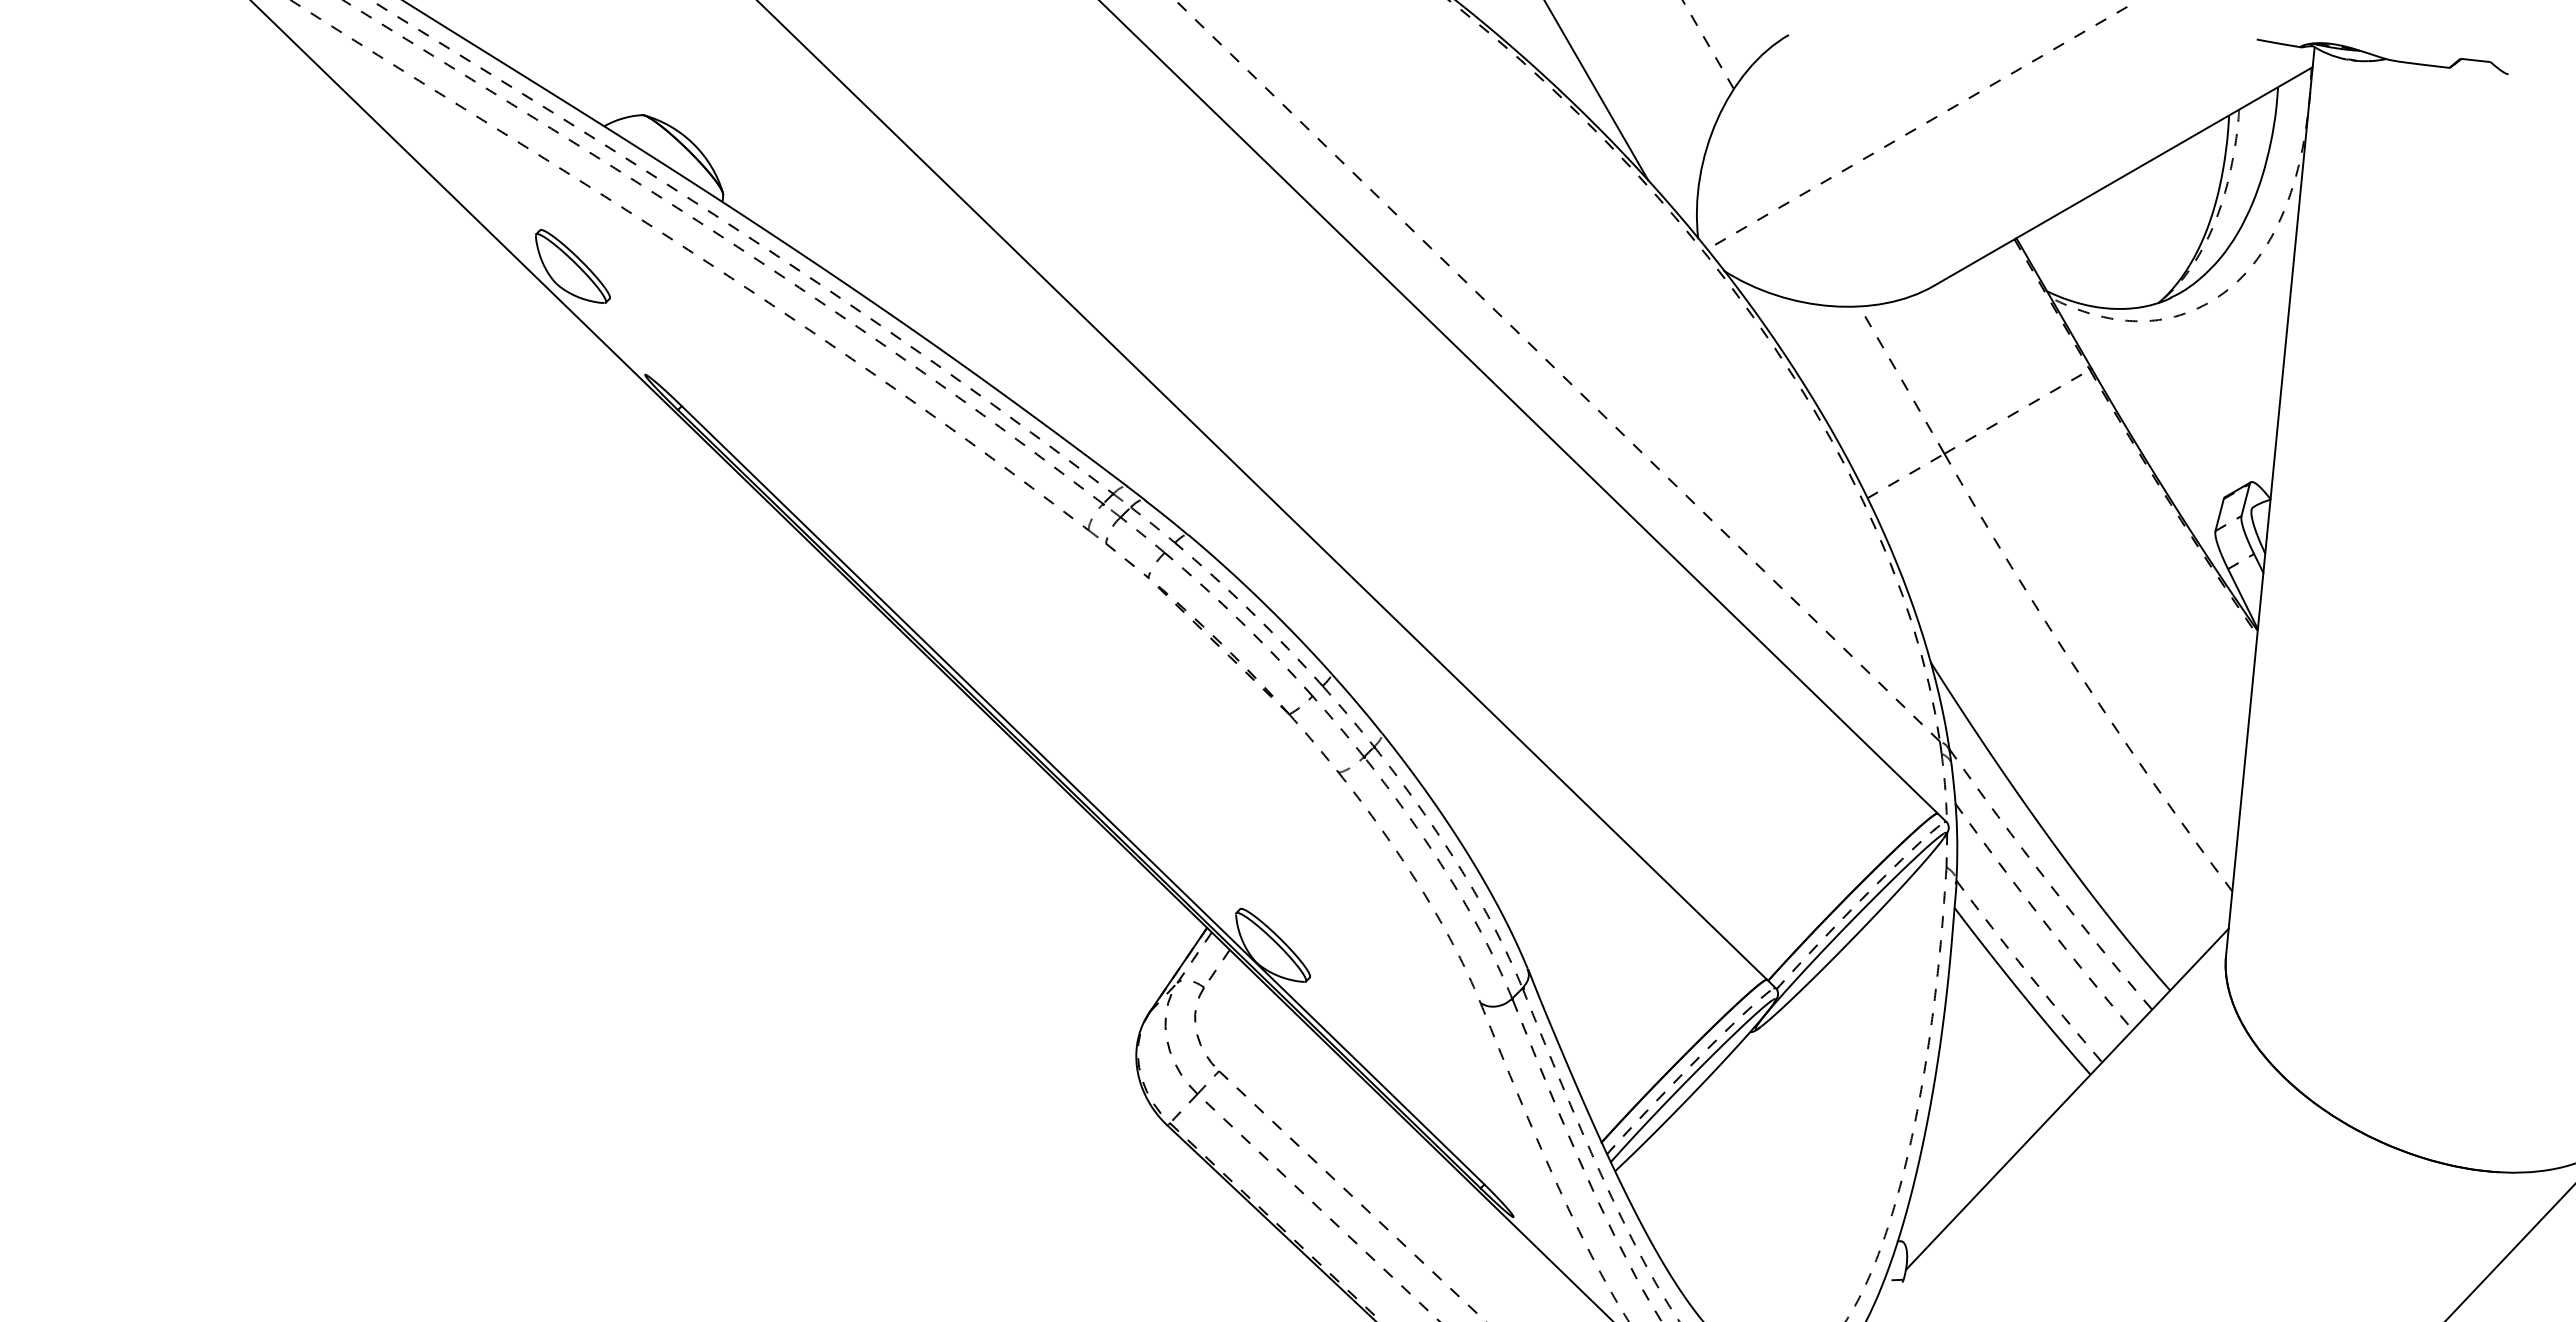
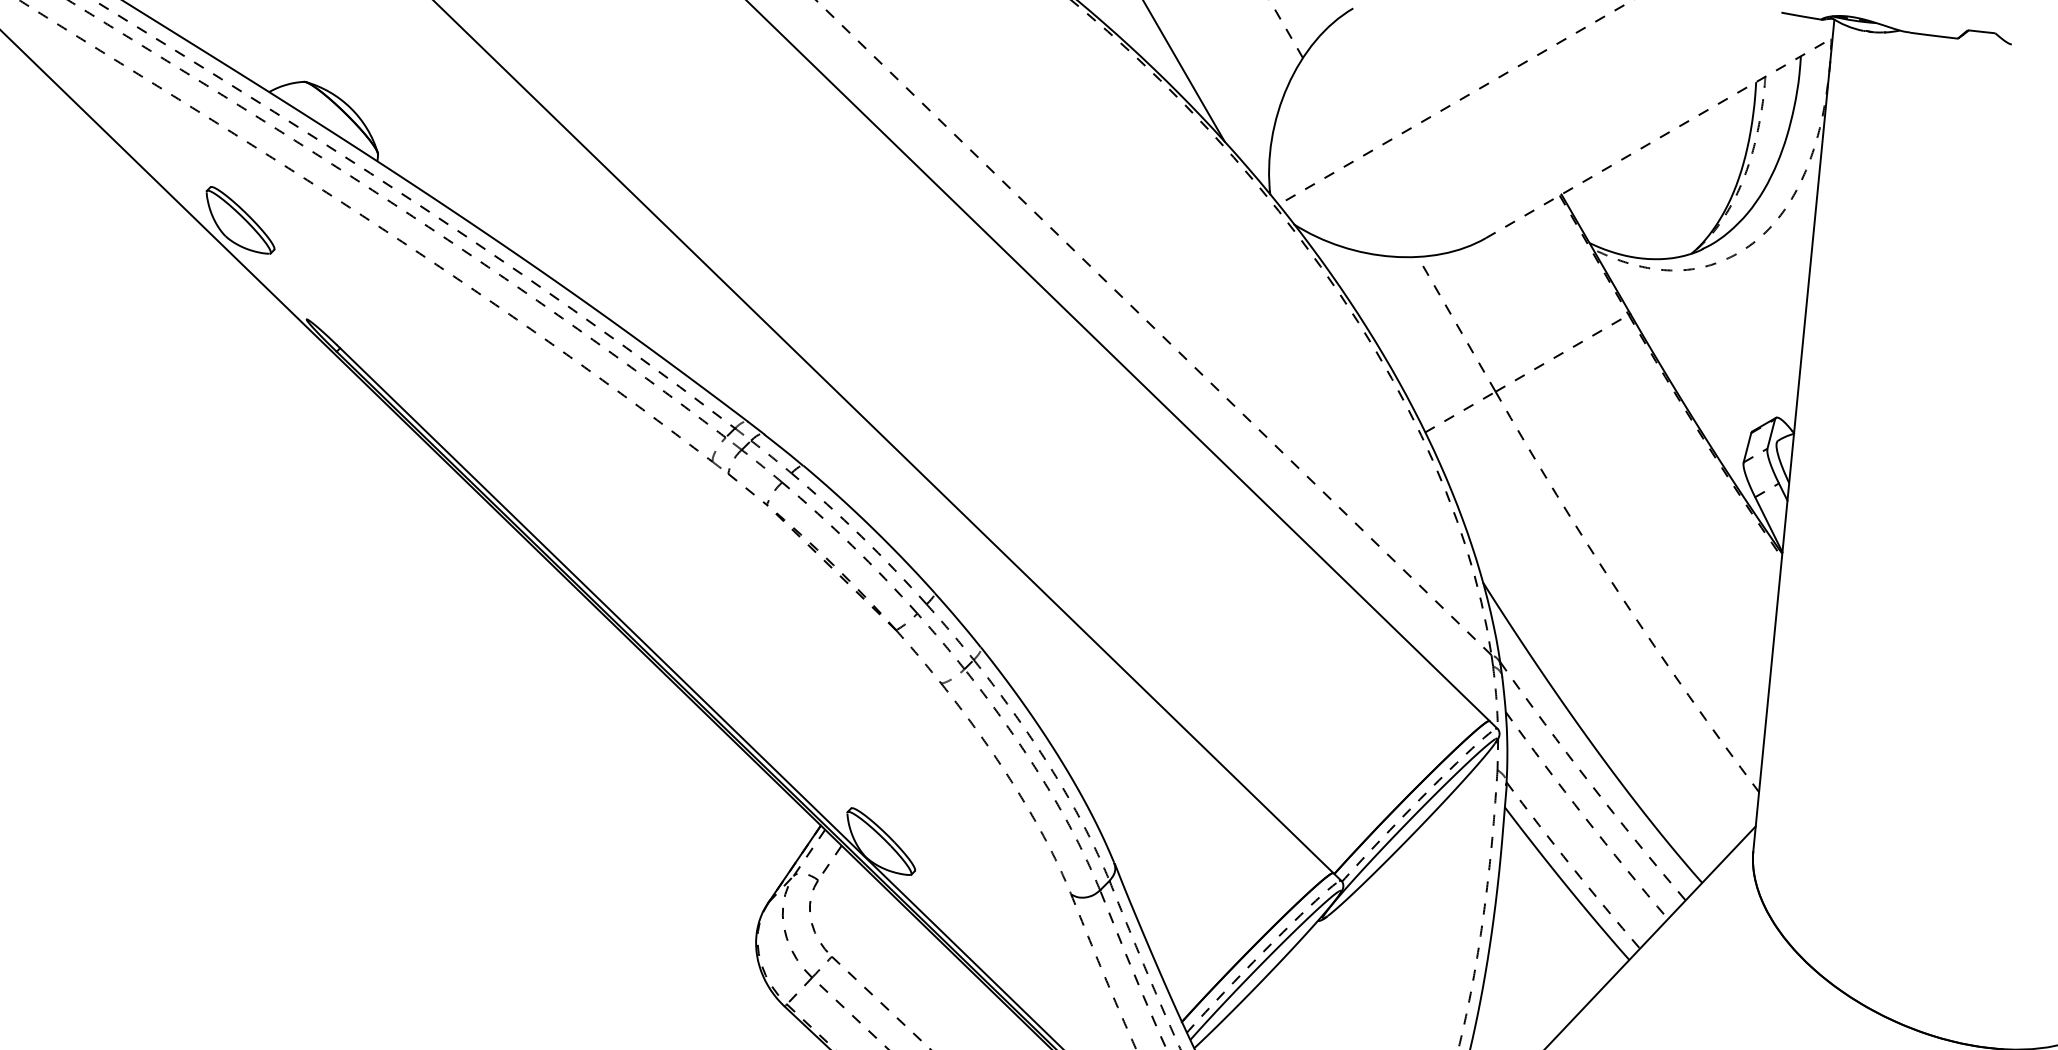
line: (2123, 176) -> (1659, 138), solid -> dashed

